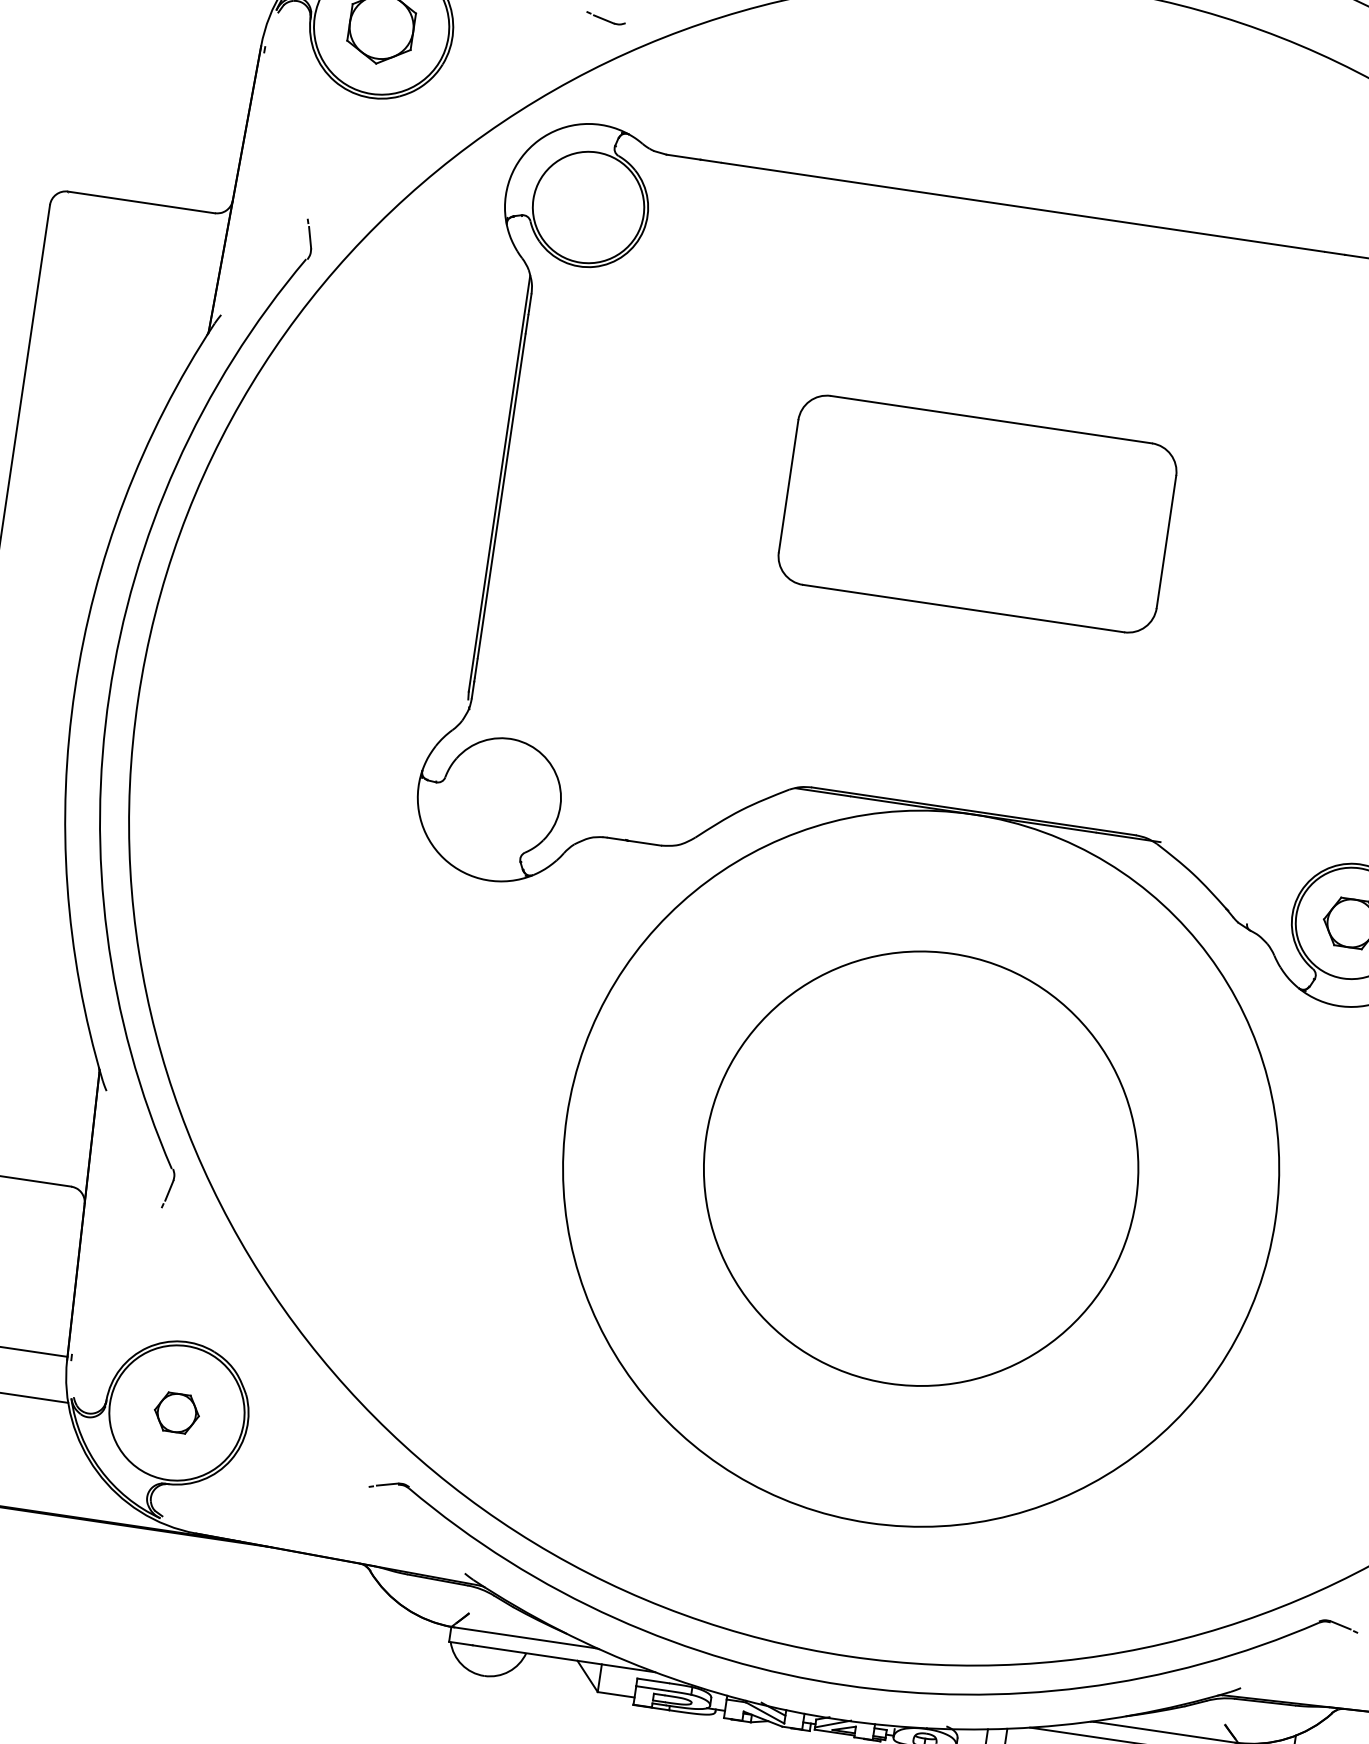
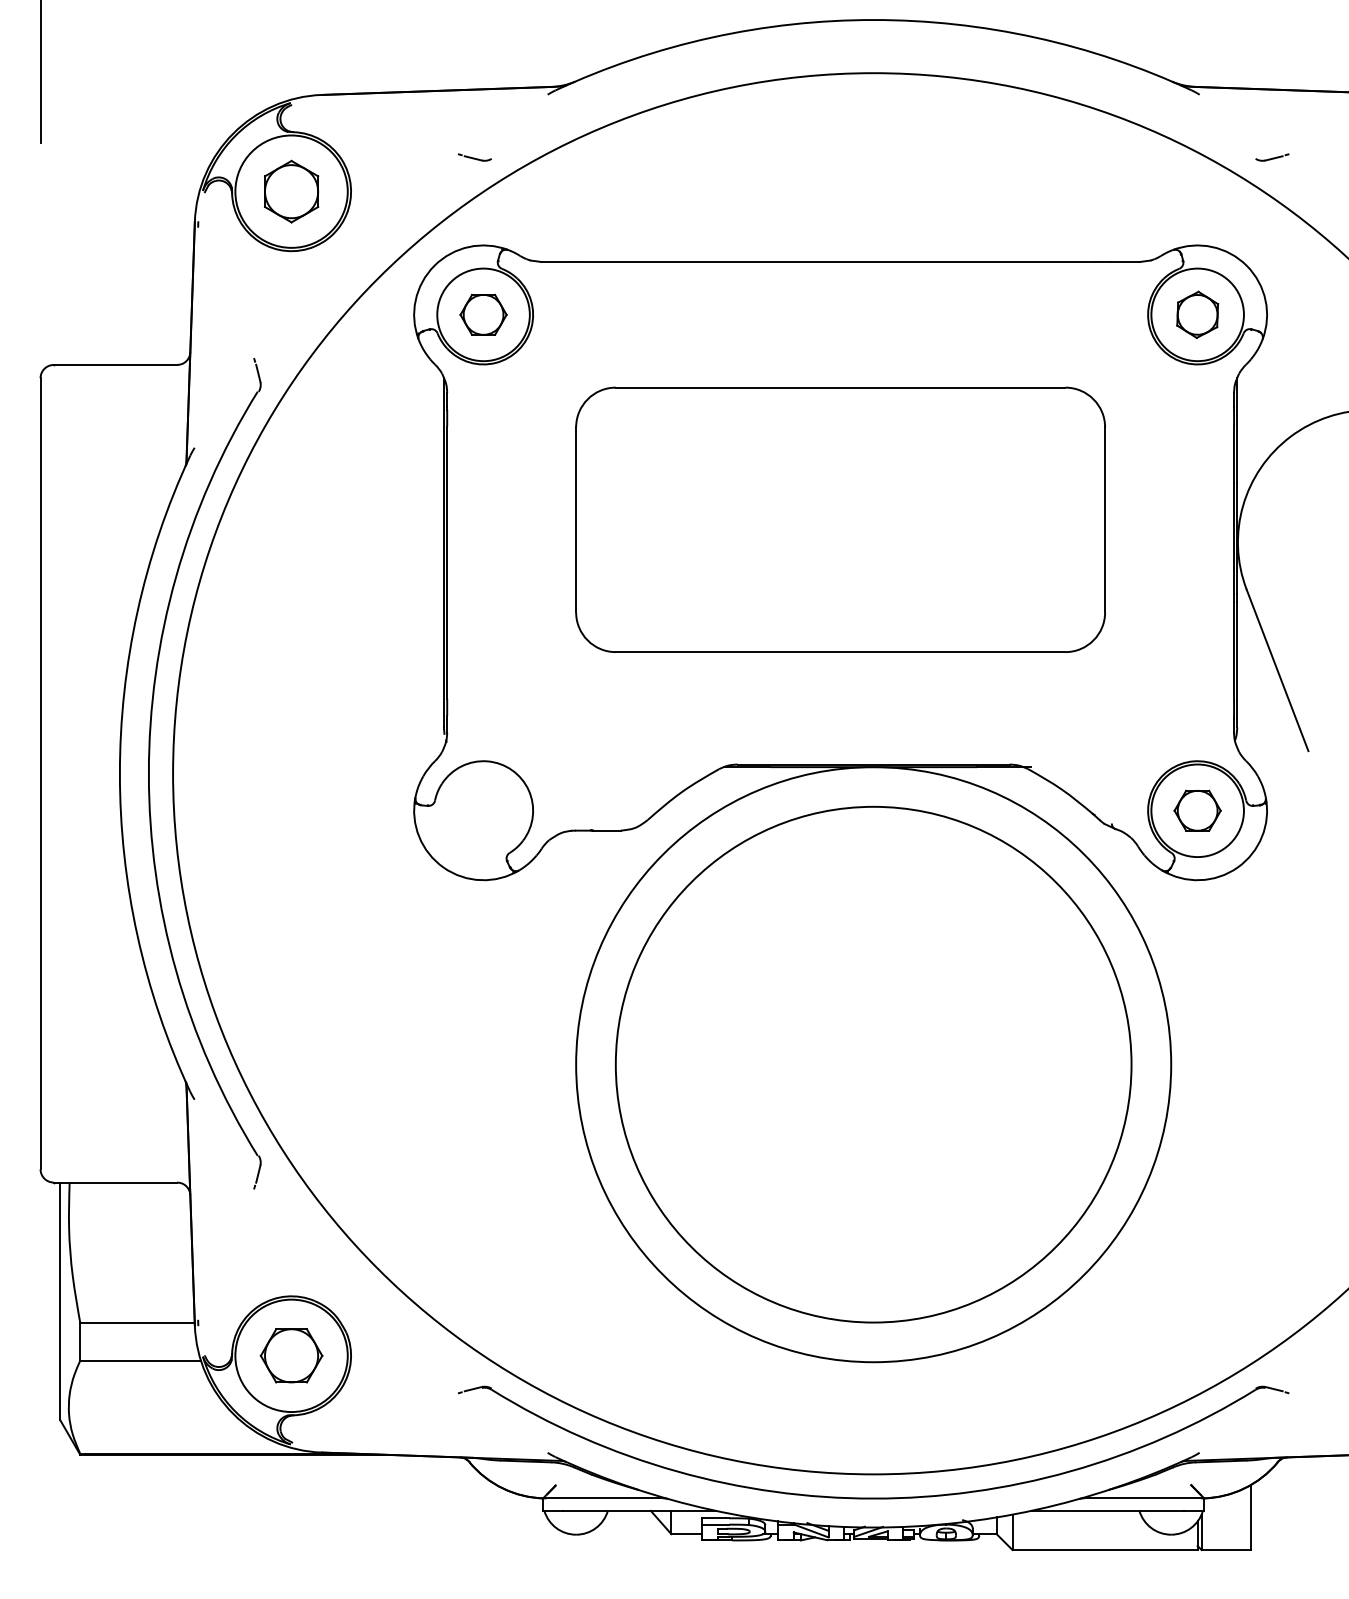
part: (588, 207) -> (483, 314), added
part: (977, 513) -> (840, 519), size x1.67
circle: (920, 1168) -> (873, 1064), size x1.43
part: (176, 1412) -> (291, 1355), size x1.67

